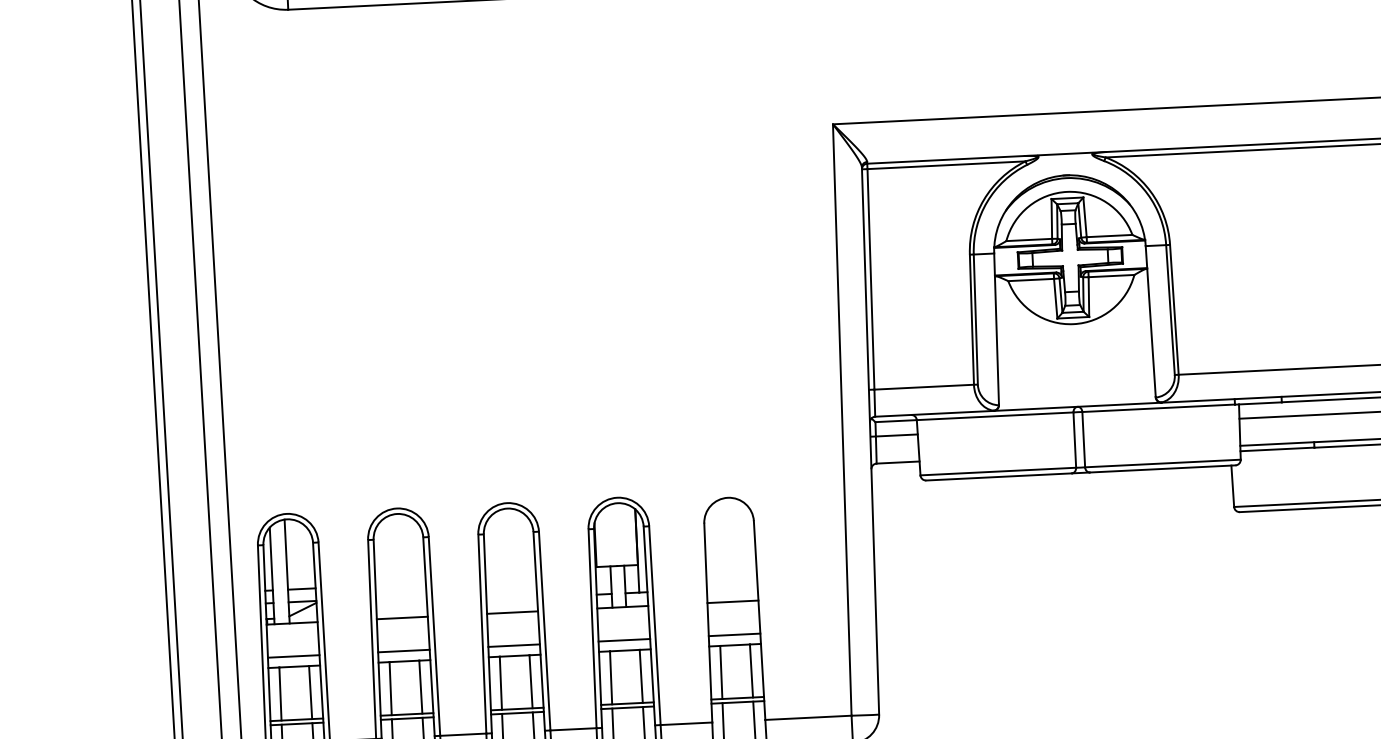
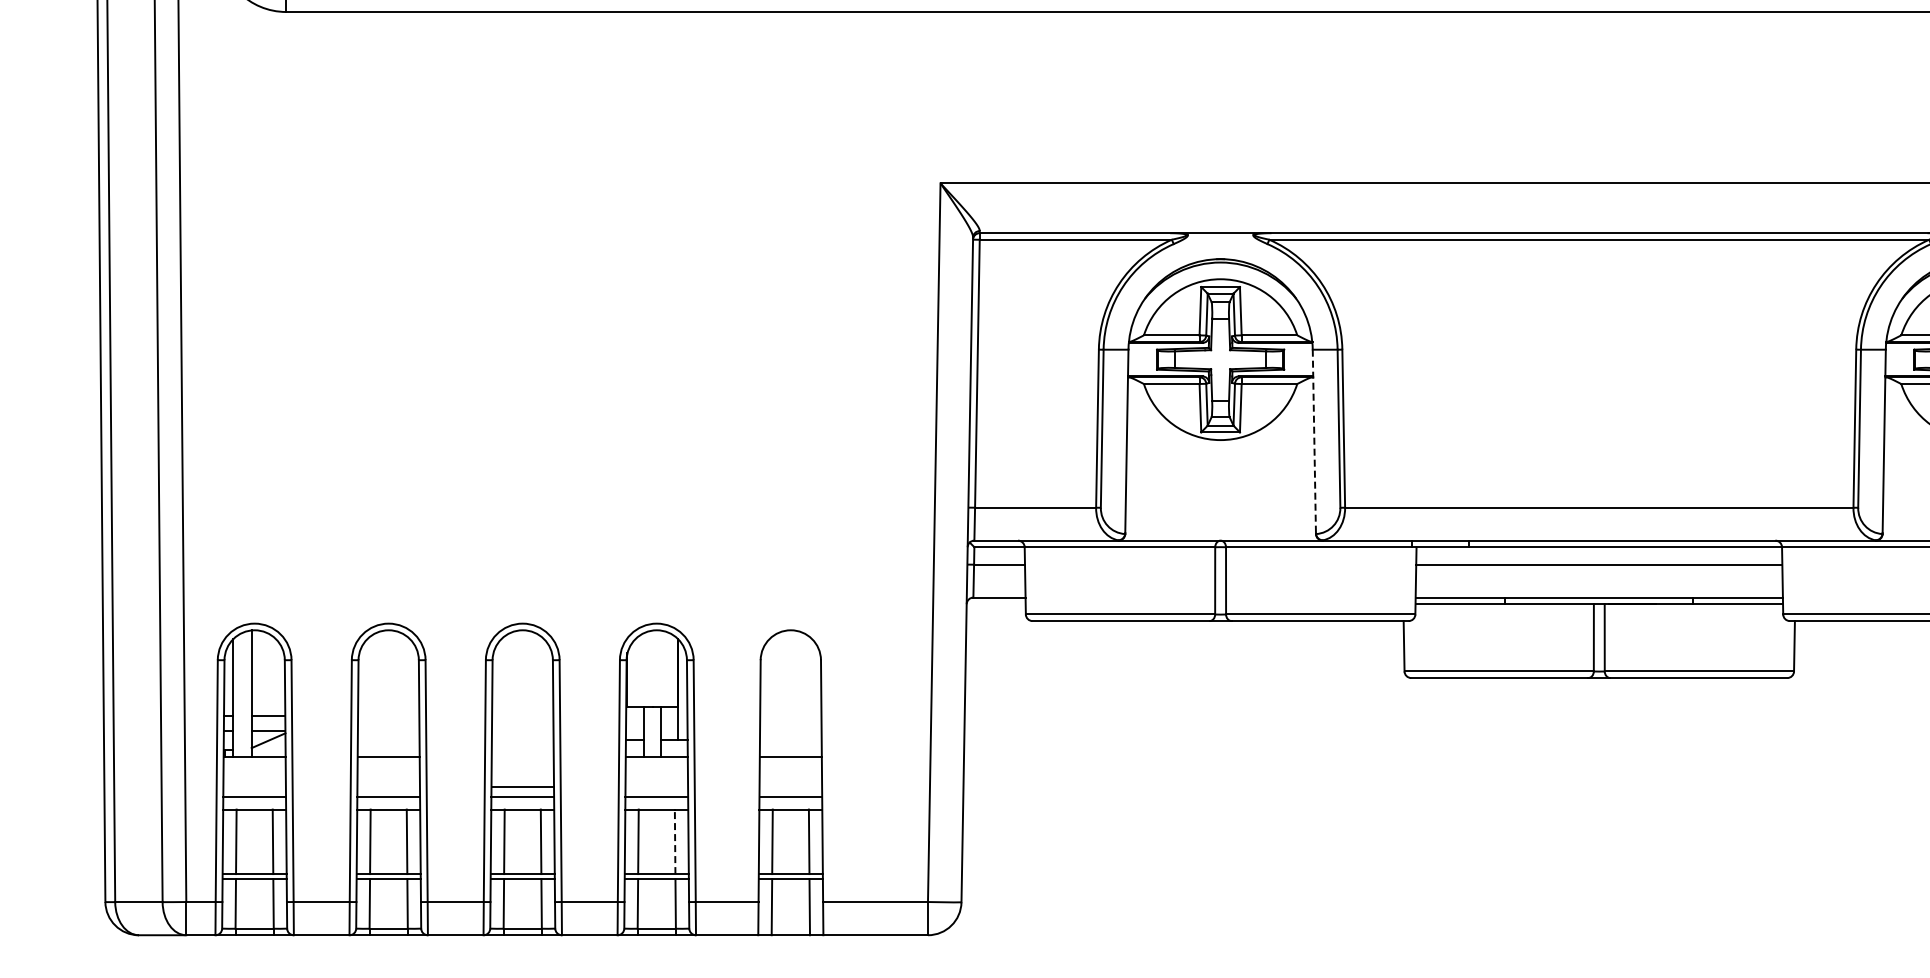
line: (1150, 321) -> (1314, 441), solid -> dashed
line: (512, 612) -> (522, 786), moved
line: (641, 676) -> (675, 841), solid -> dashed

